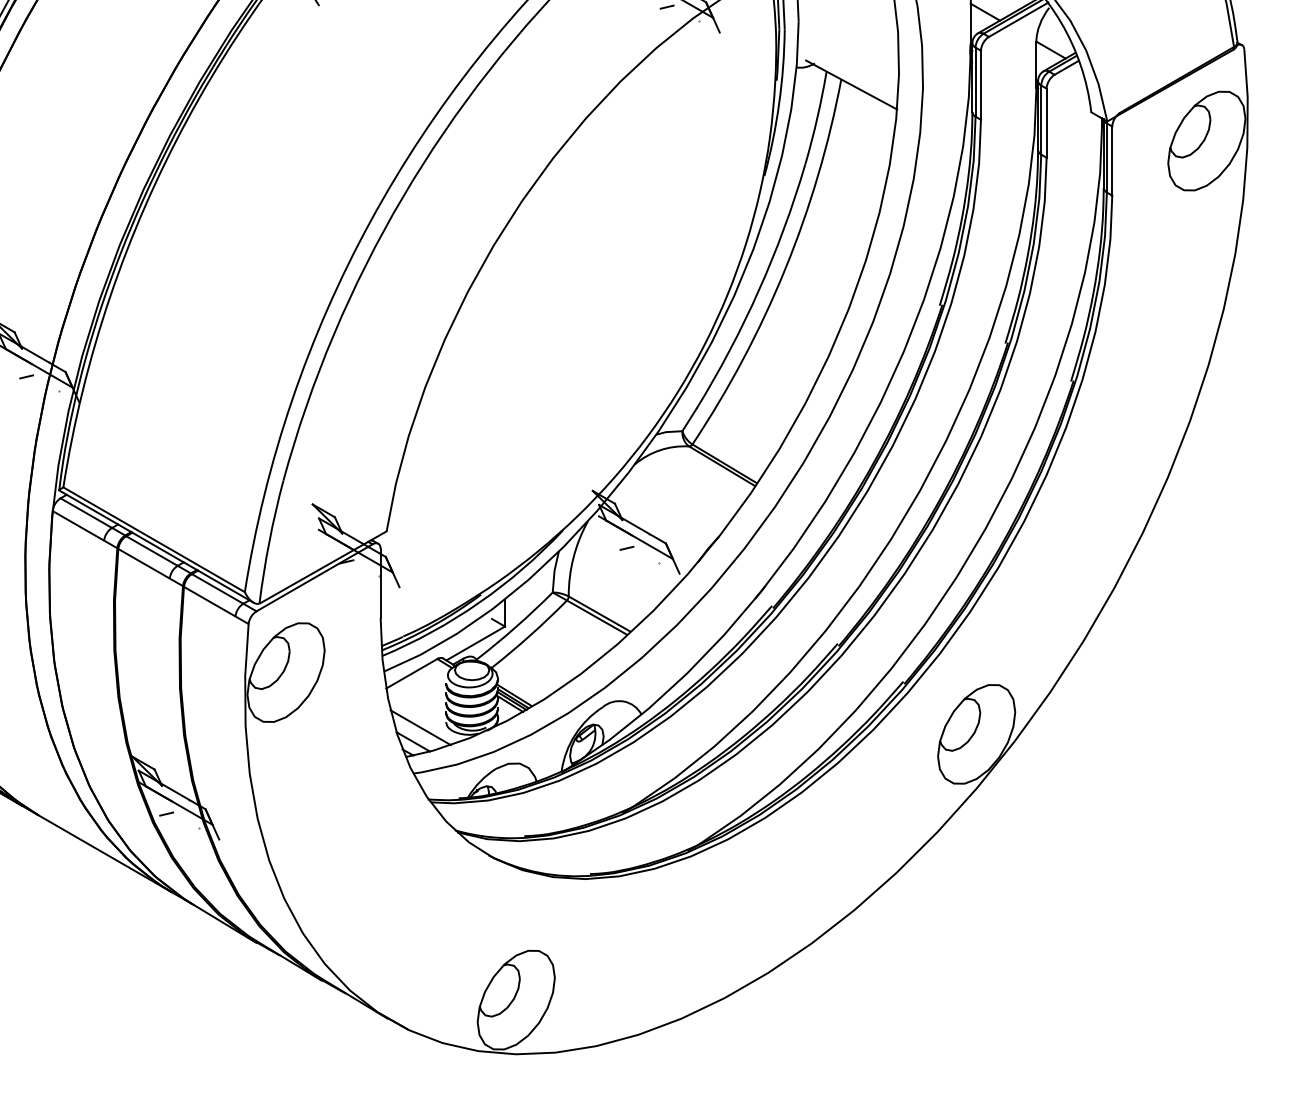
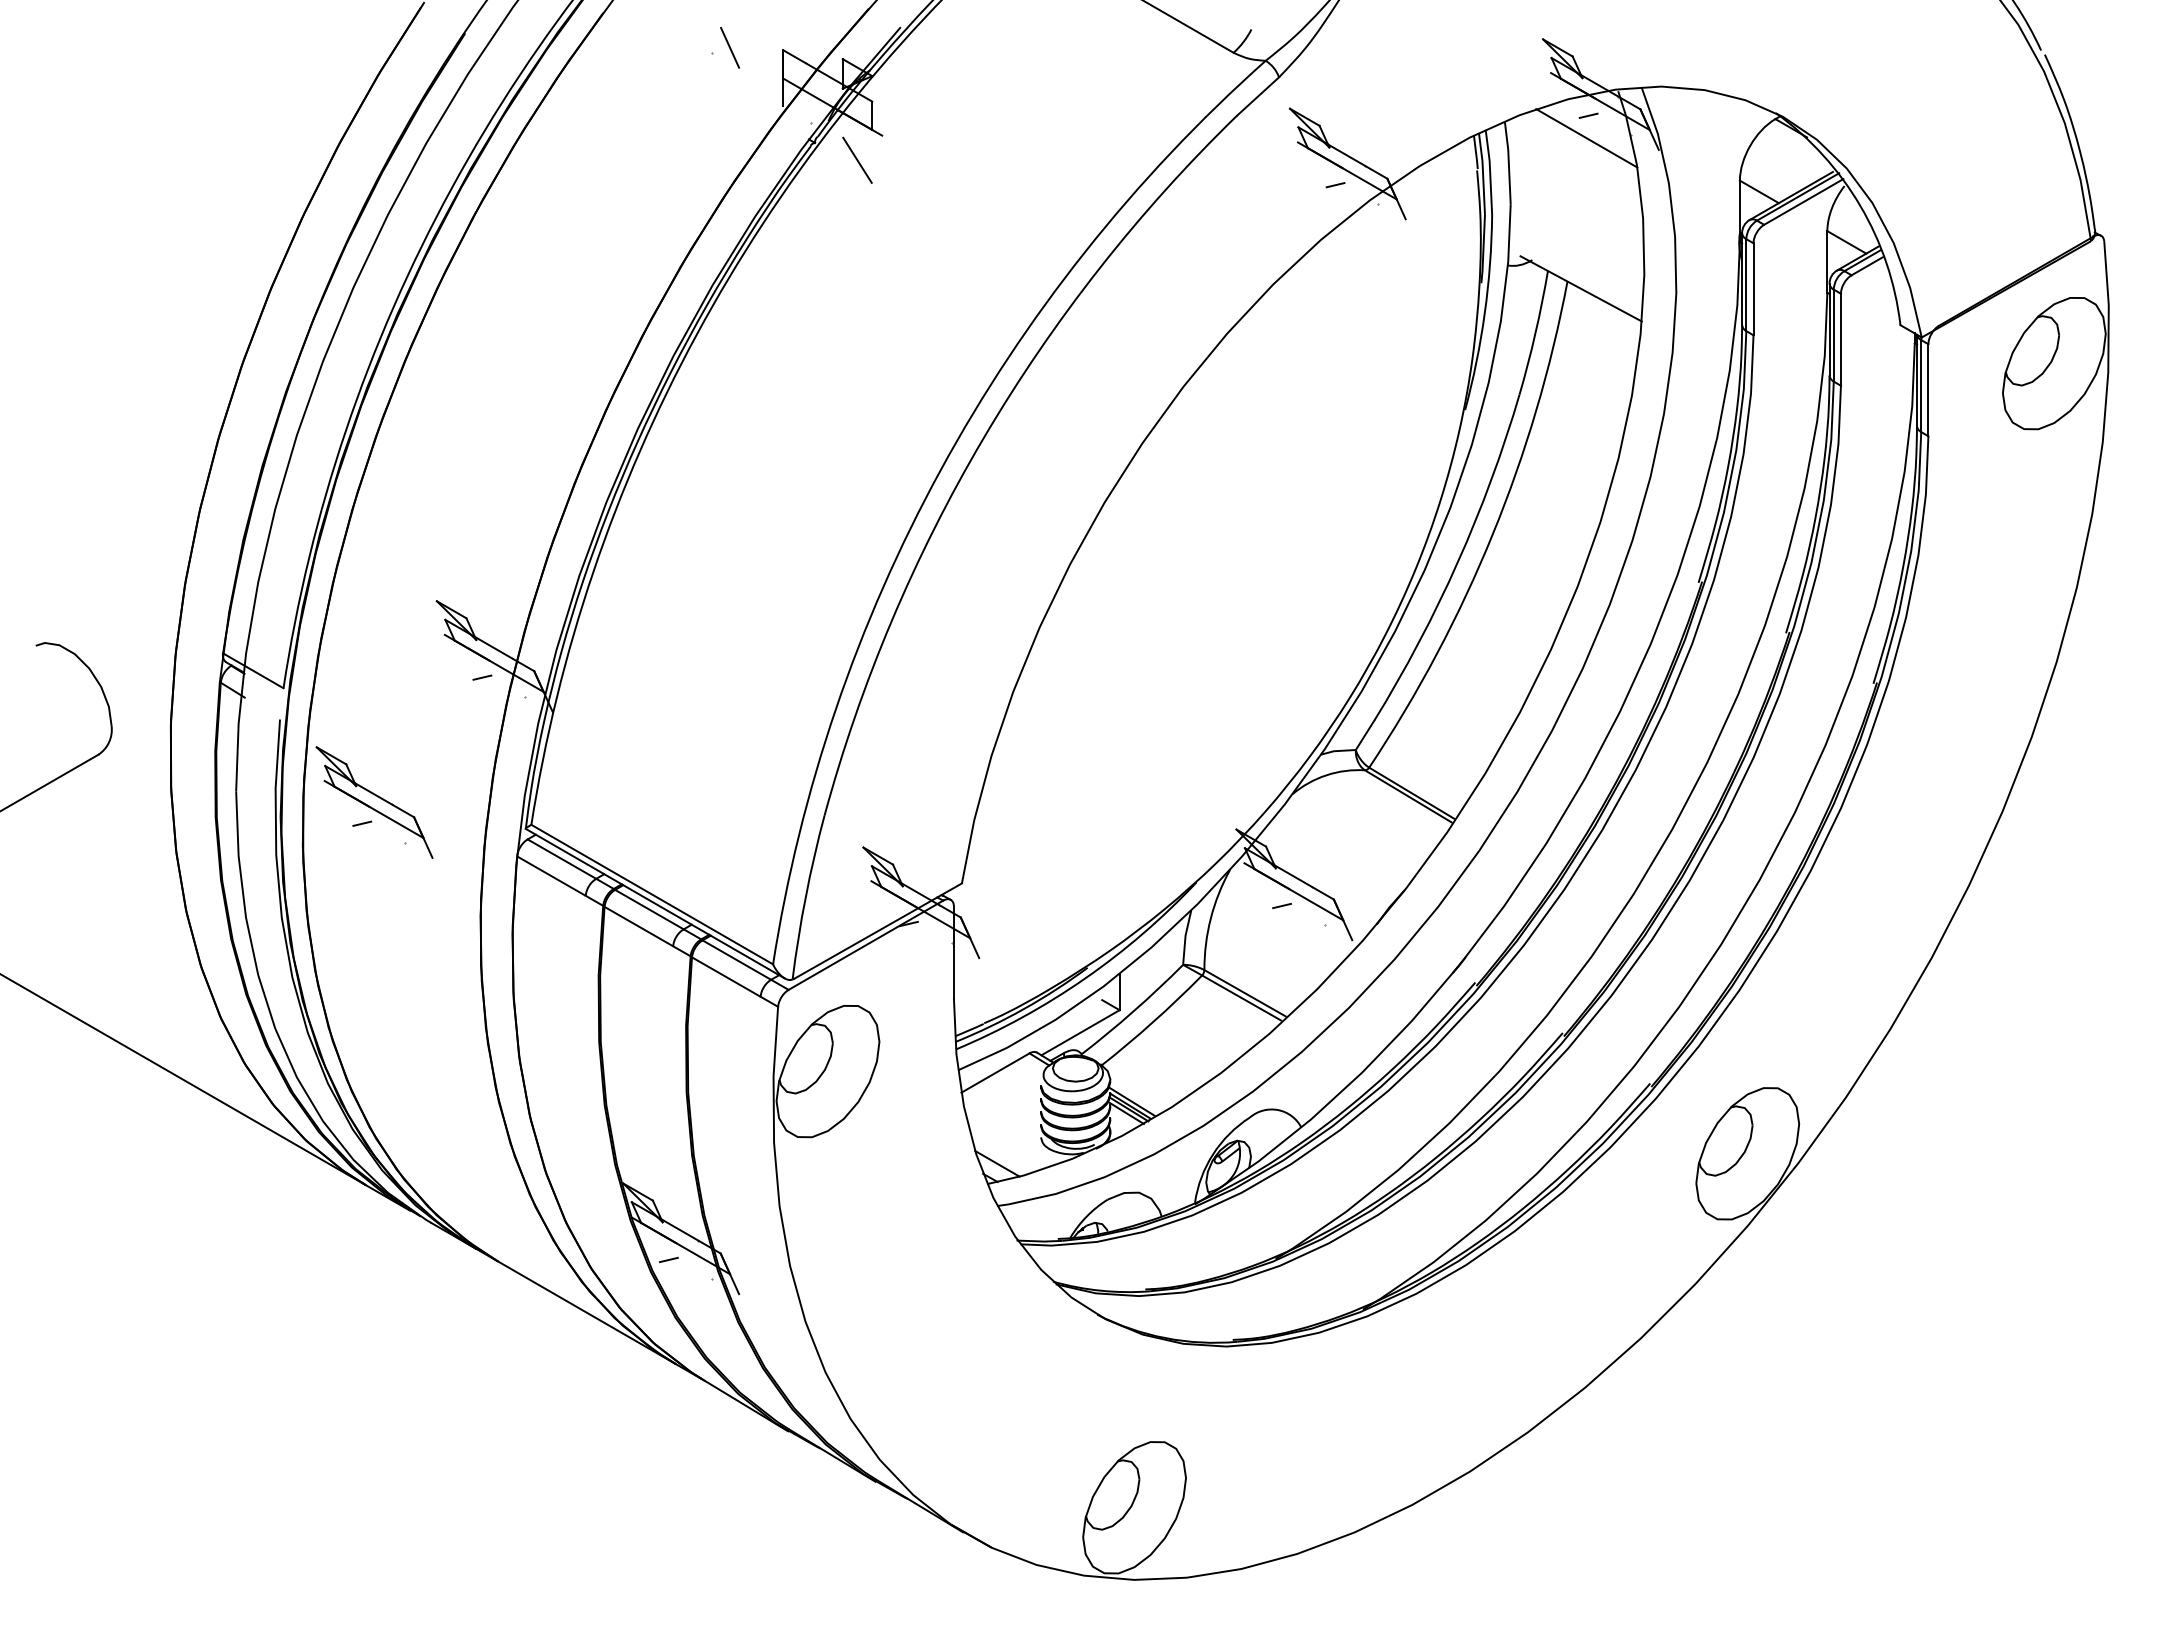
line: (420, 727) -> (1007, 1144), removed

